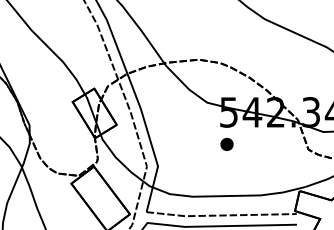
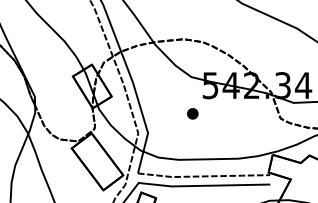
part: (226, 144) -> (192, 113), moved

